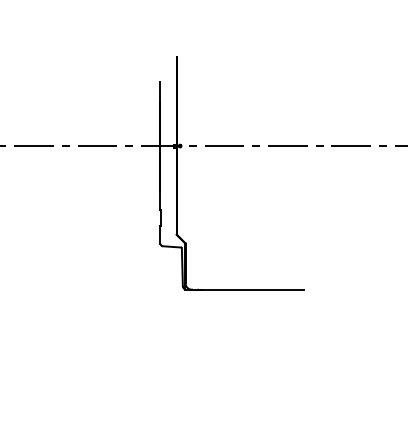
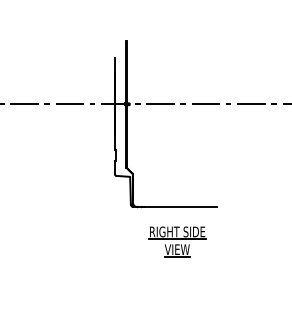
part: (247, 338) -> (177, 241), added

